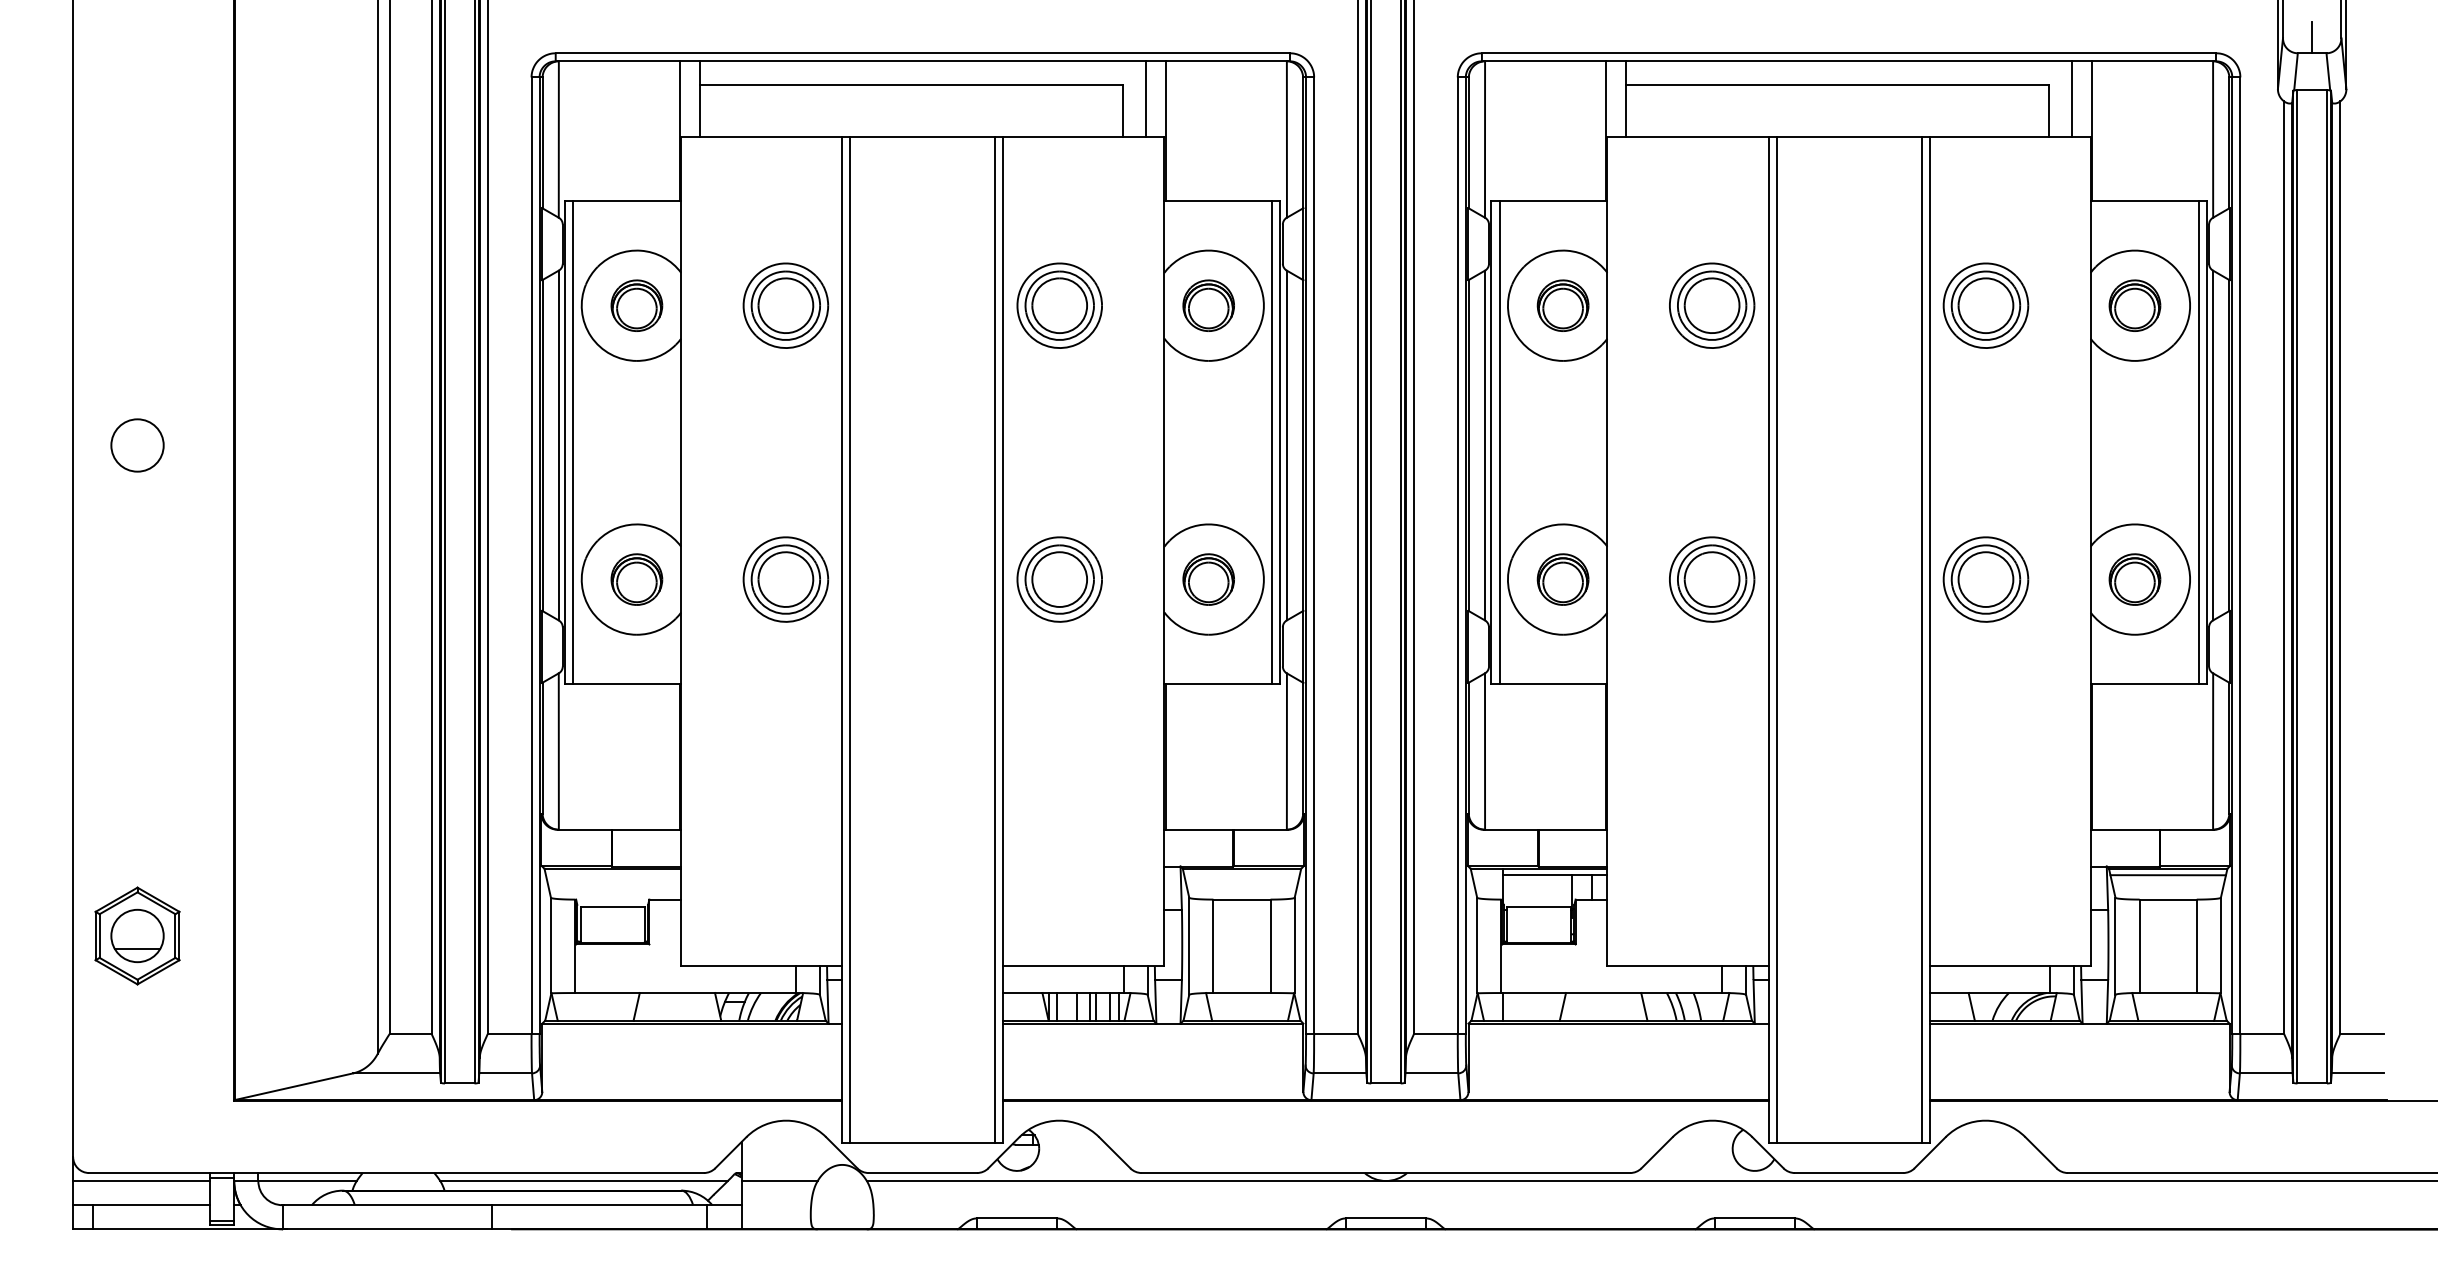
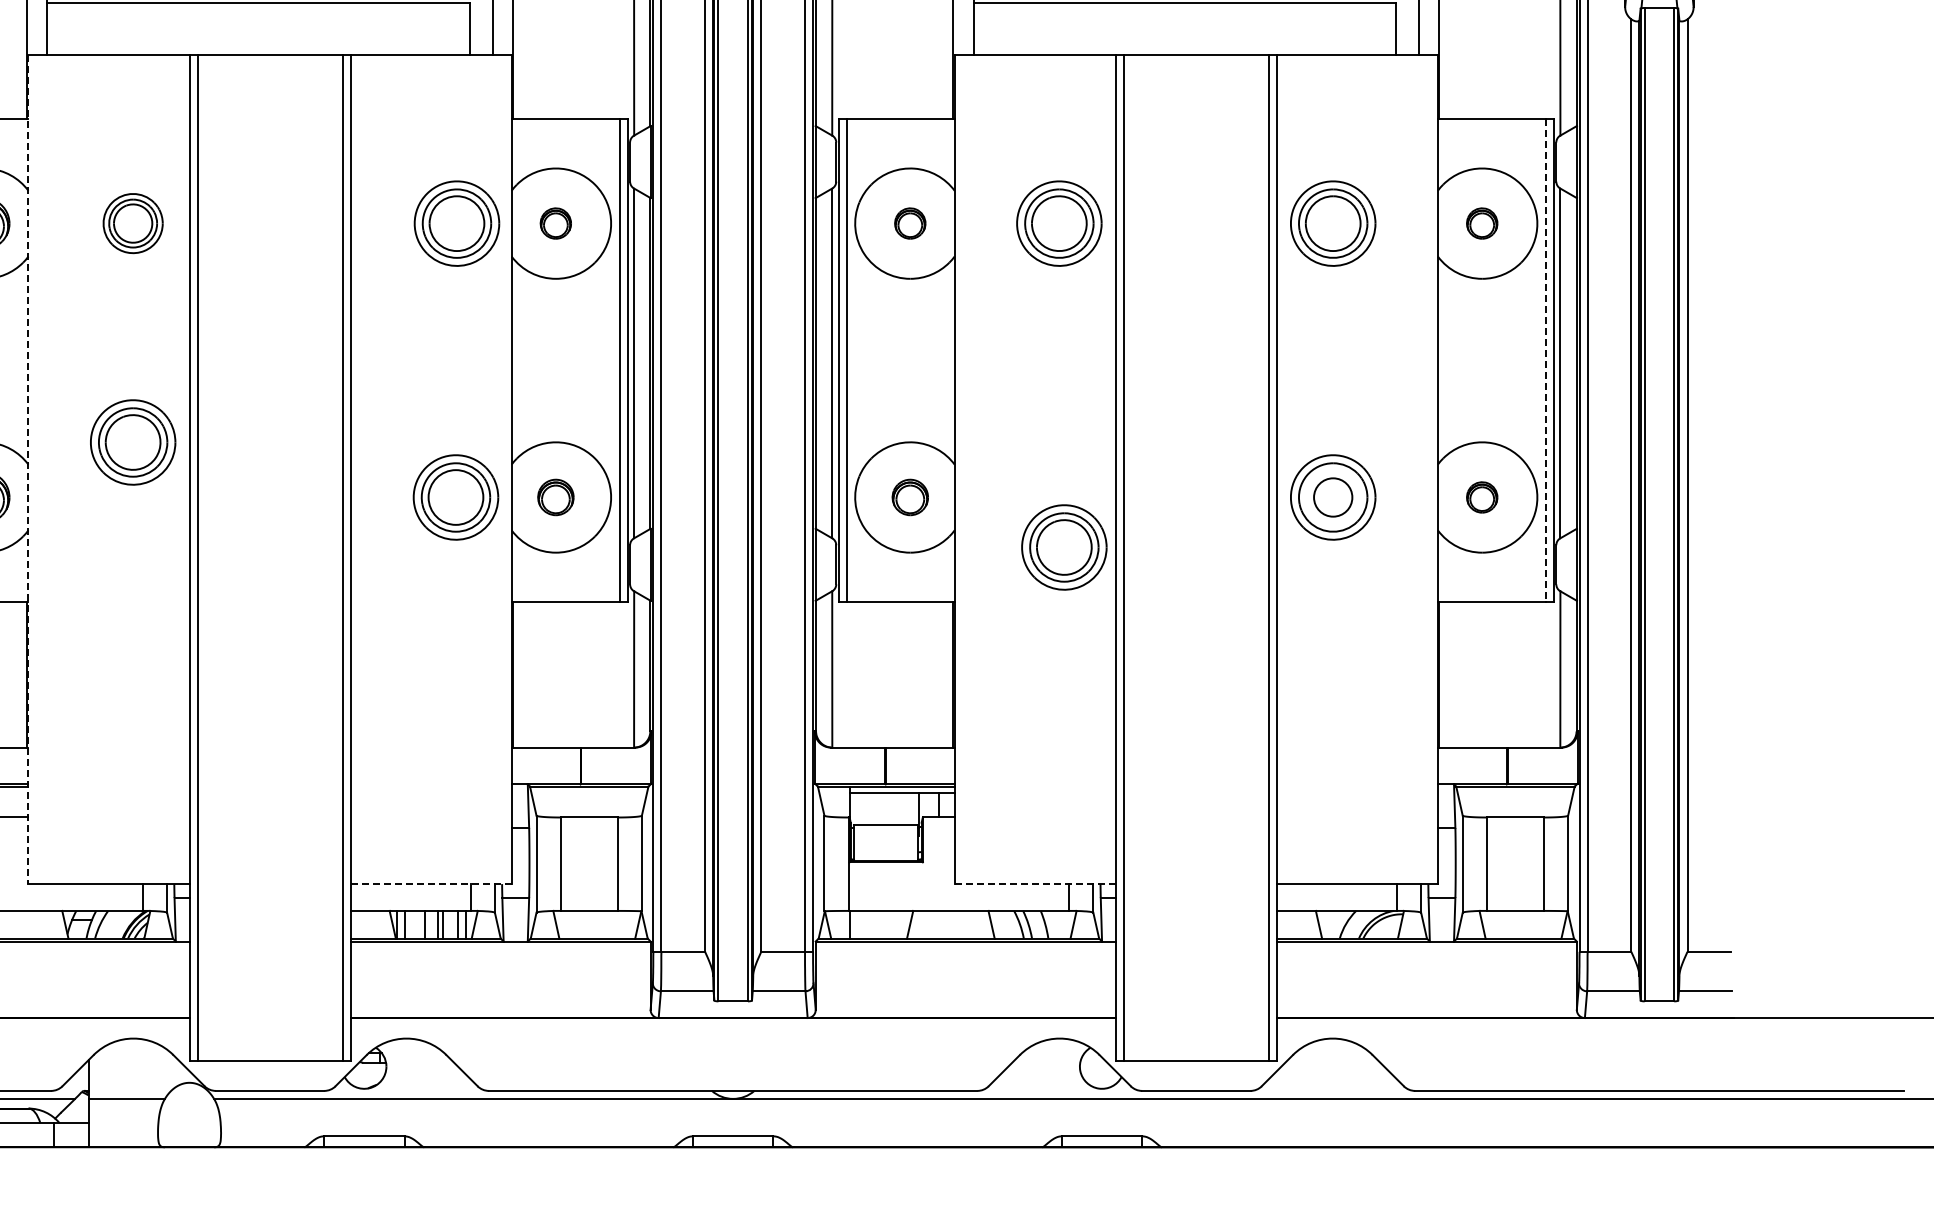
part: (785, 305) -> (132, 223), size x0.7
part: (1059, 305) -> (456, 223), moved
part: (1208, 305) -> (555, 223), size x0.6
part: (1562, 305) -> (909, 223), size x0.6
part: (2134, 305) -> (1481, 223), size x0.6
line: (2198, 442) -> (1545, 360), solid -> dashed
line: (681, 551) -> (28, 469), solid -> dashed
part: (785, 579) -> (132, 442), moved
part: (1059, 579) -> (455, 497), moved
part: (1208, 579) -> (555, 497), size x0.7
part: (1562, 579) -> (909, 497), size x0.7
part: (1712, 579) -> (1064, 547), moved
circle: (1985, 579) -> (1332, 497), size x0.7
part: (2134, 579) -> (1481, 497), size x0.6
line: (2167, 875) -> (1514, 793), removed
line: (1083, 966) -> (430, 884), solid -> dashed
line: (1687, 966) -> (1034, 884), solid -> dashed

